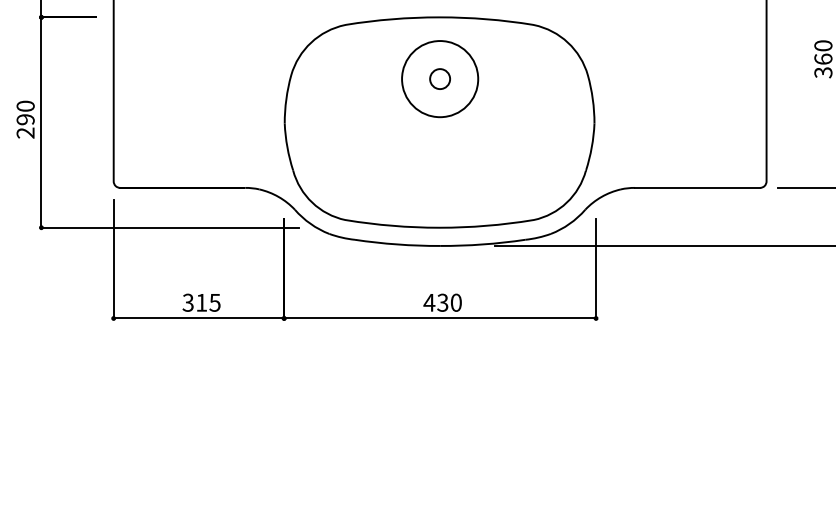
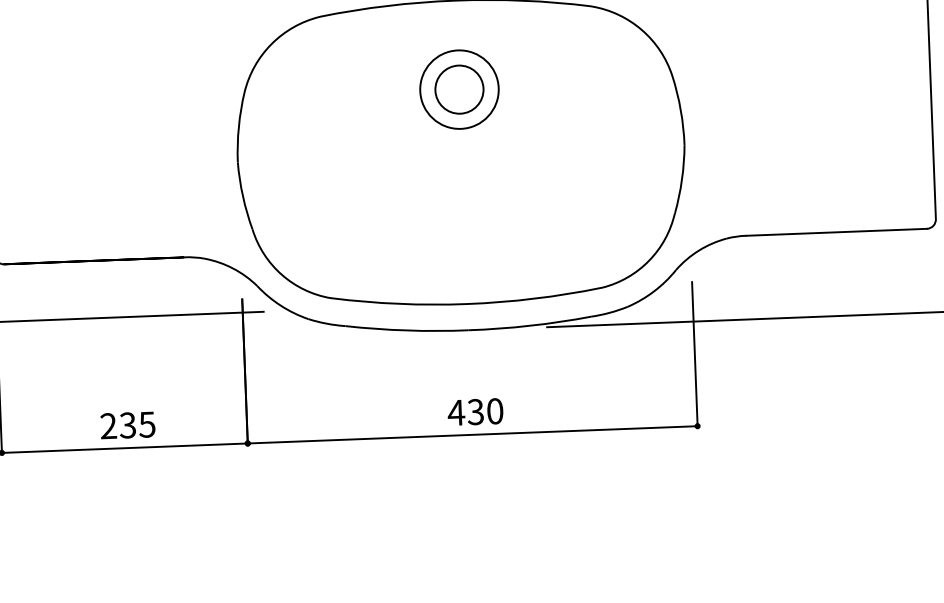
circle: (439, 78) -> (458, 88), size x0.71
circle: (439, 78) -> (458, 88), size x1.67
text: (194, 302) -> (117, 425), 315 -> 235

